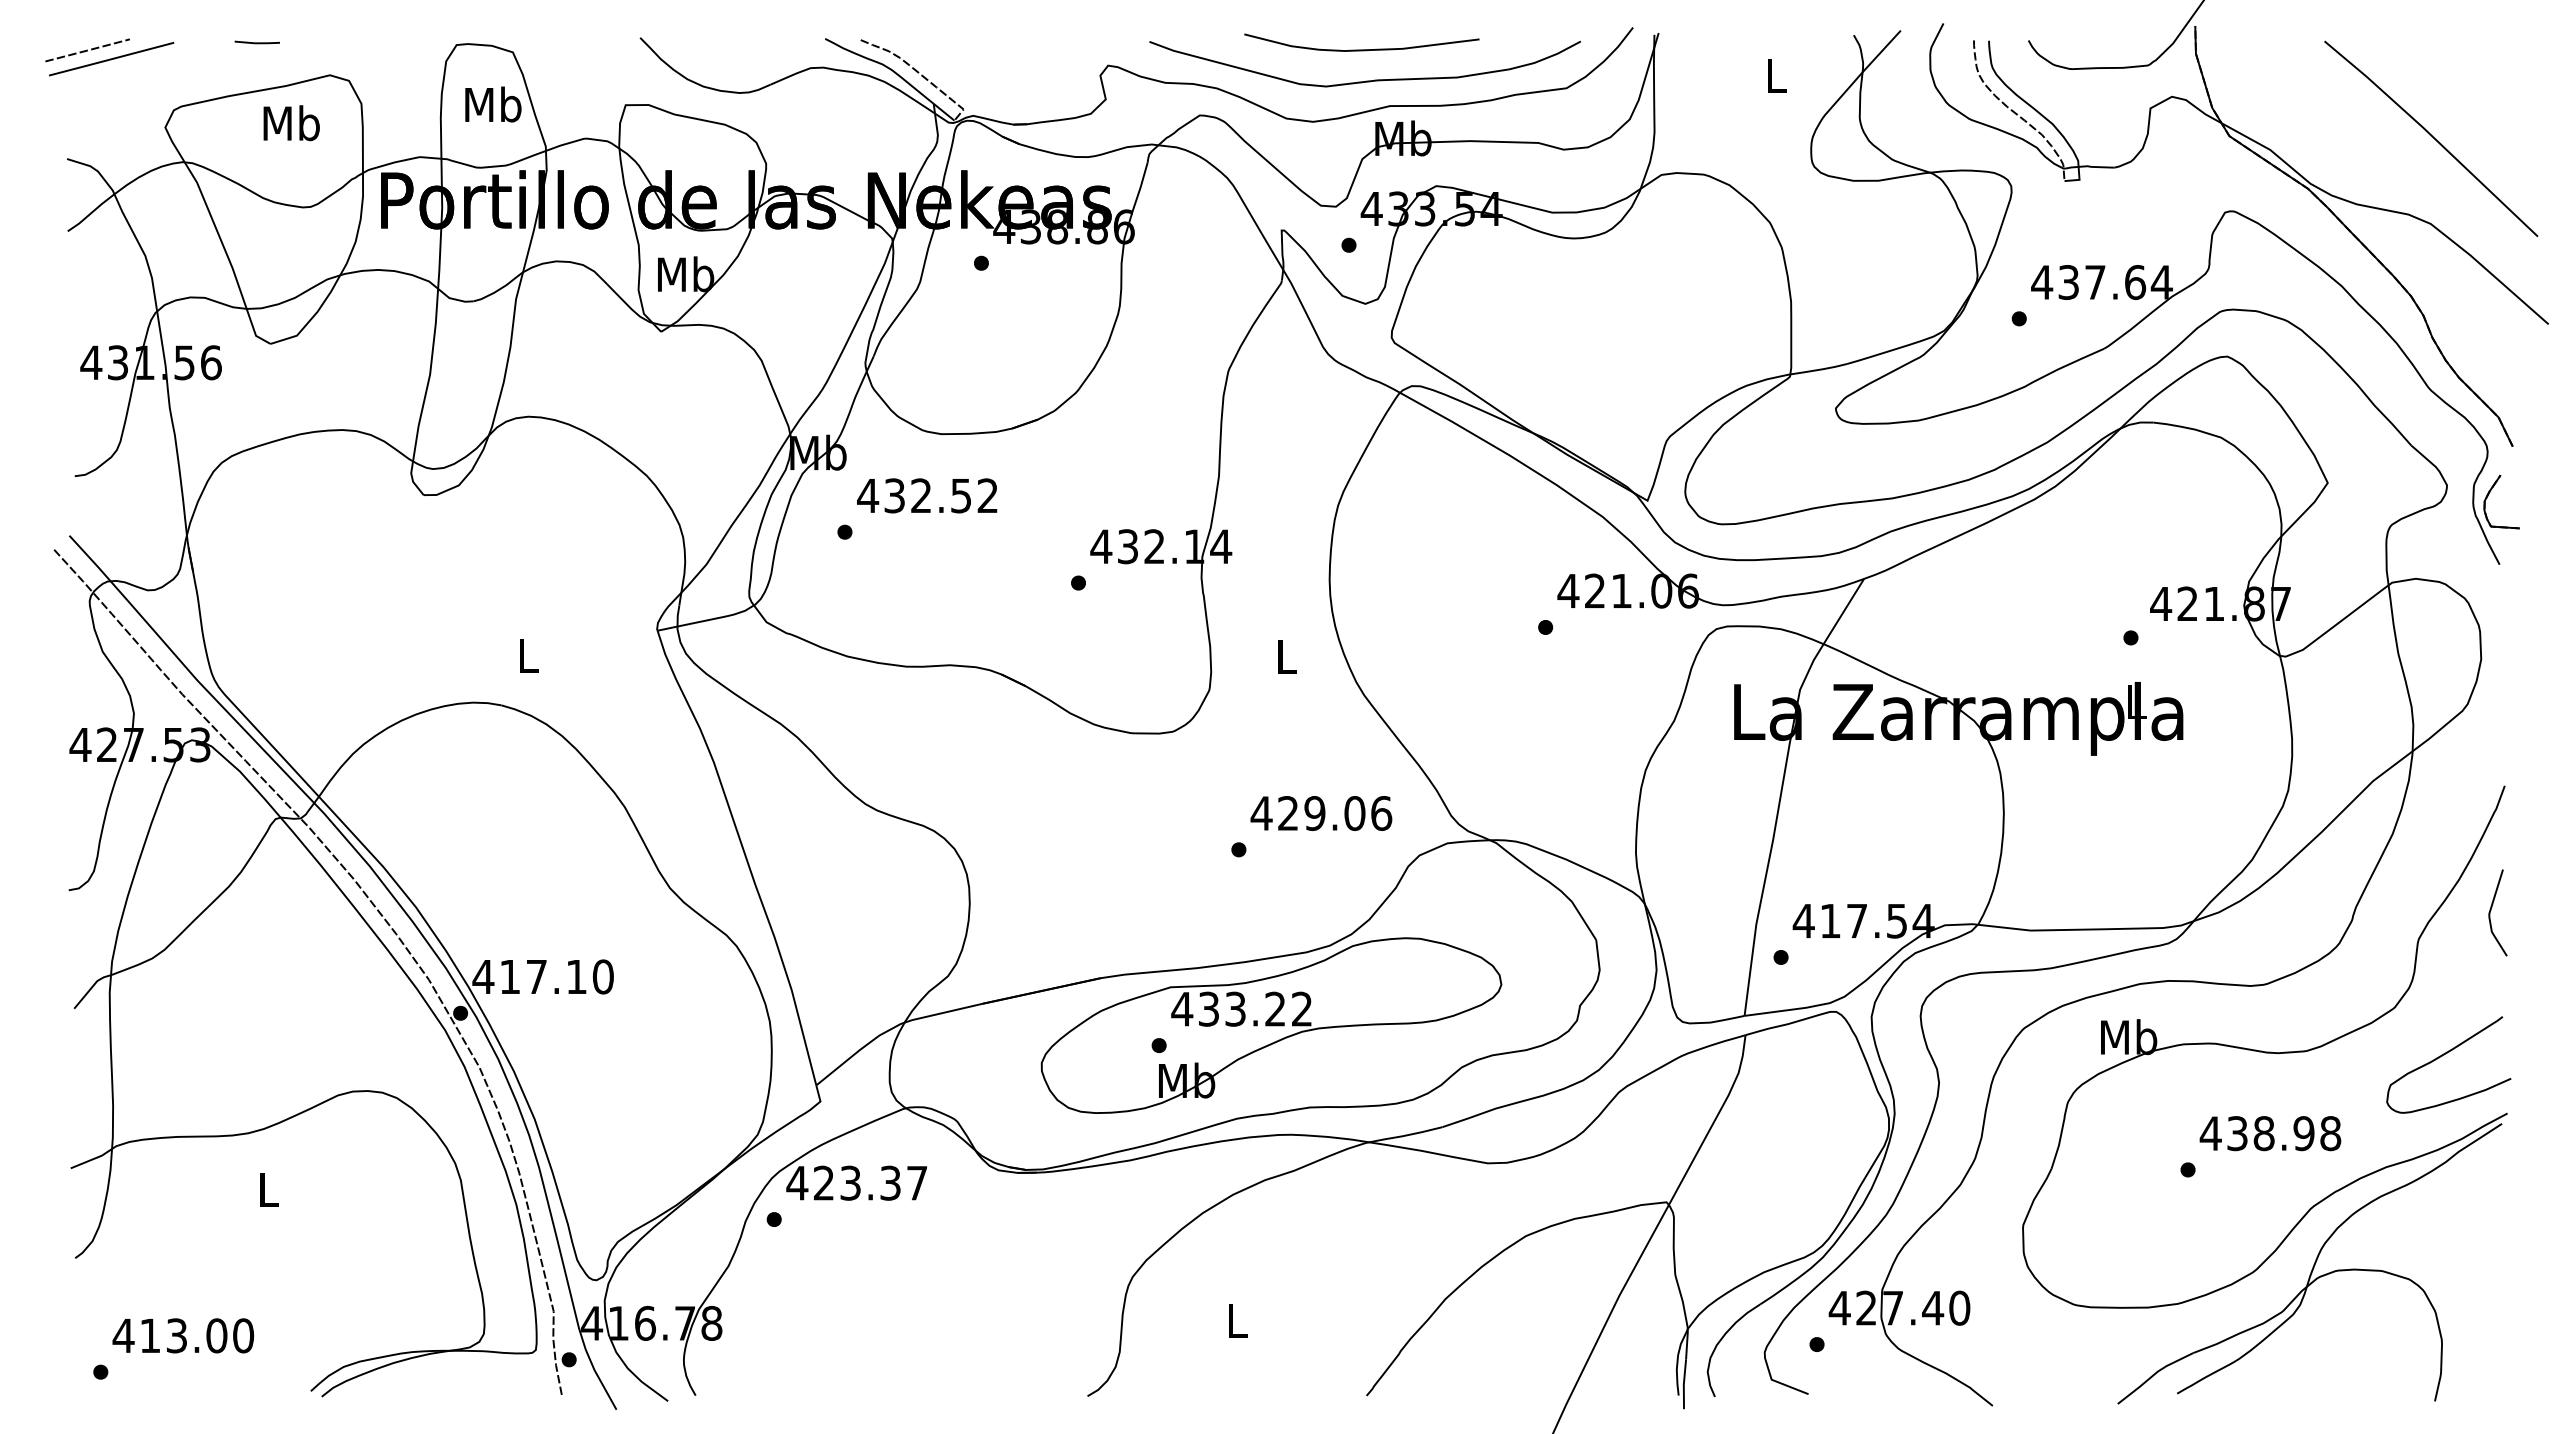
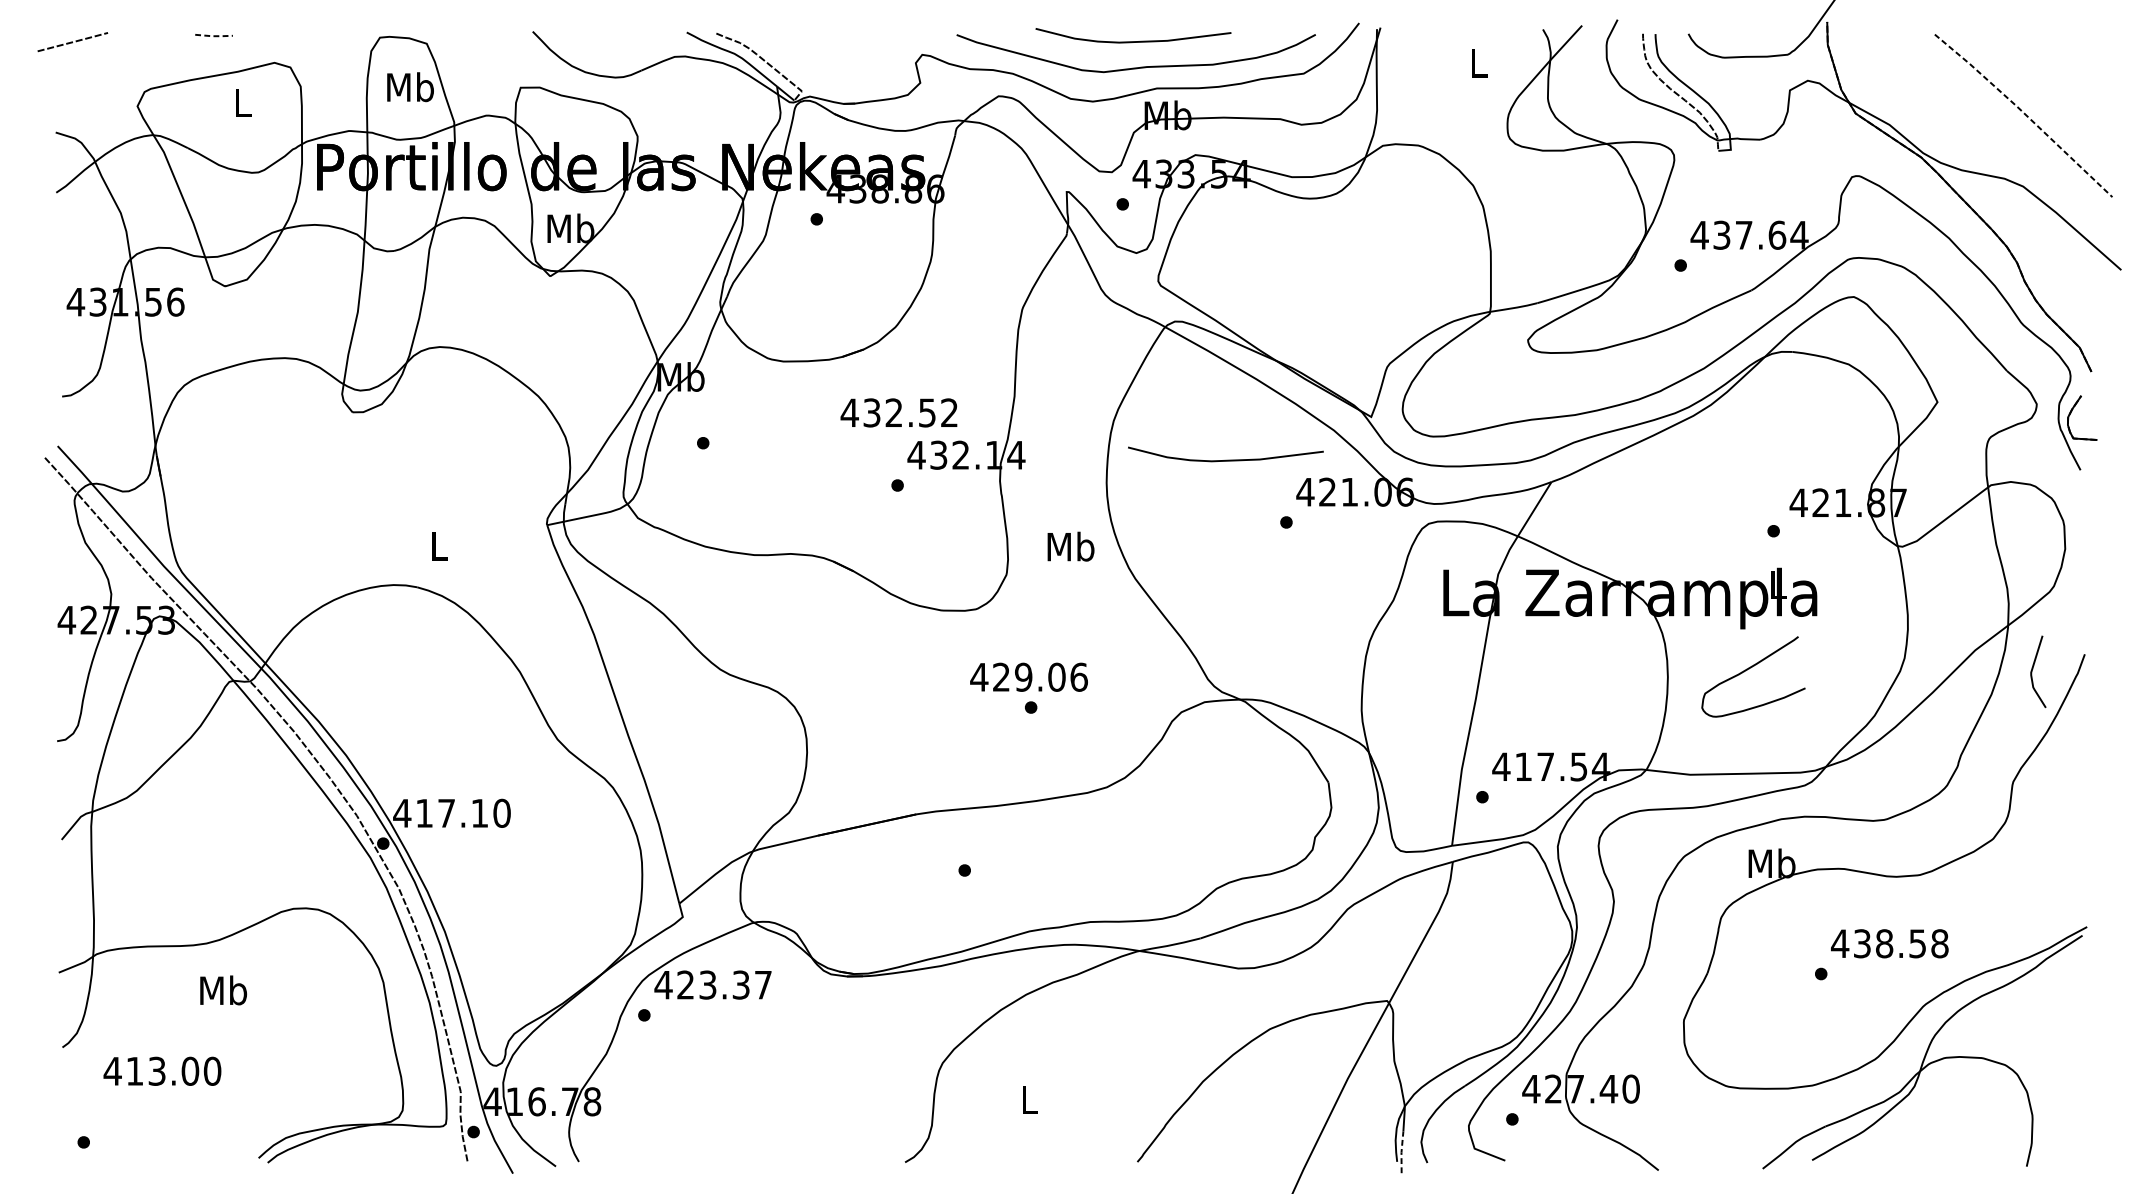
line: (257, 43) -> (214, 36), solid -> dashed
line: (111, 59) -> (92, 49), removed
text: (291, 123) -> (242, 102), Mb -> L
line: (2432, 136) -> (2024, 113), solid -> dashed
text: (927, 495) -> (899, 412), moved
curve: (1472, 552) -> (1225, 460), added
text: (1286, 656) -> (1070, 546), L -> Mb
text: (1321, 813) -> (1029, 677), moved
curve: (2491, 910) -> (2033, 669), moved
part: (1271, 1025) -> (1058, 853), removed
curve: (2444, 1055) -> (1749, 669), moved
text: (2303, 1133) -> (1917, 943), 438.98 -> 438.58
text: (268, 1189) -> (223, 990), L -> Mb
text: (183, 1335) -> (162, 1071), moved
line: (1683, 1384) -> (1401, 1152), solid -> dashed

